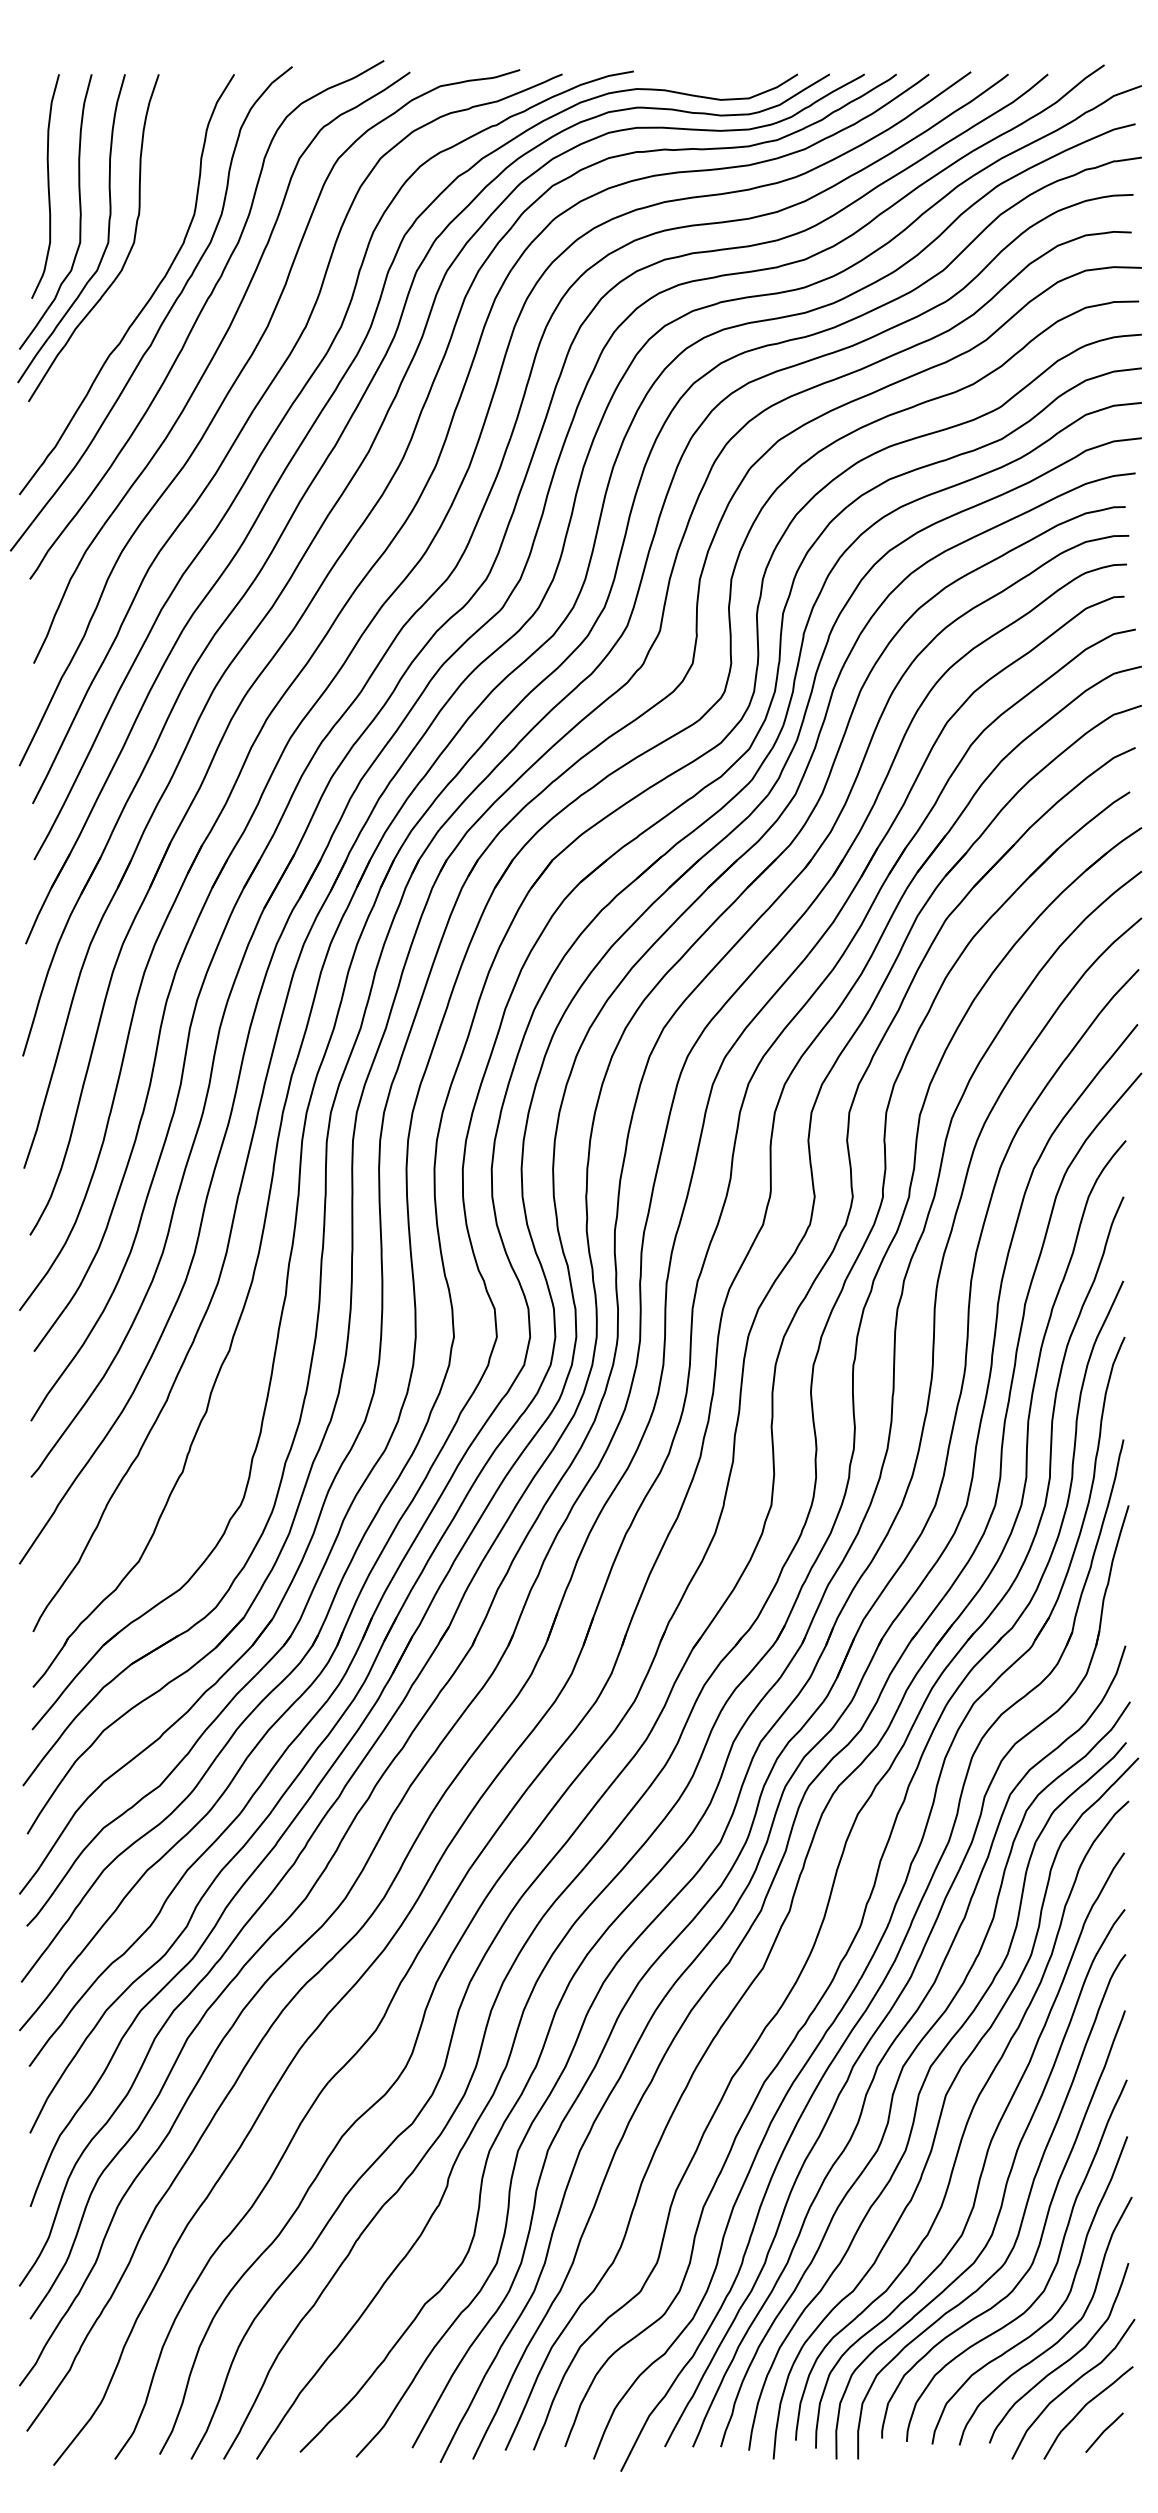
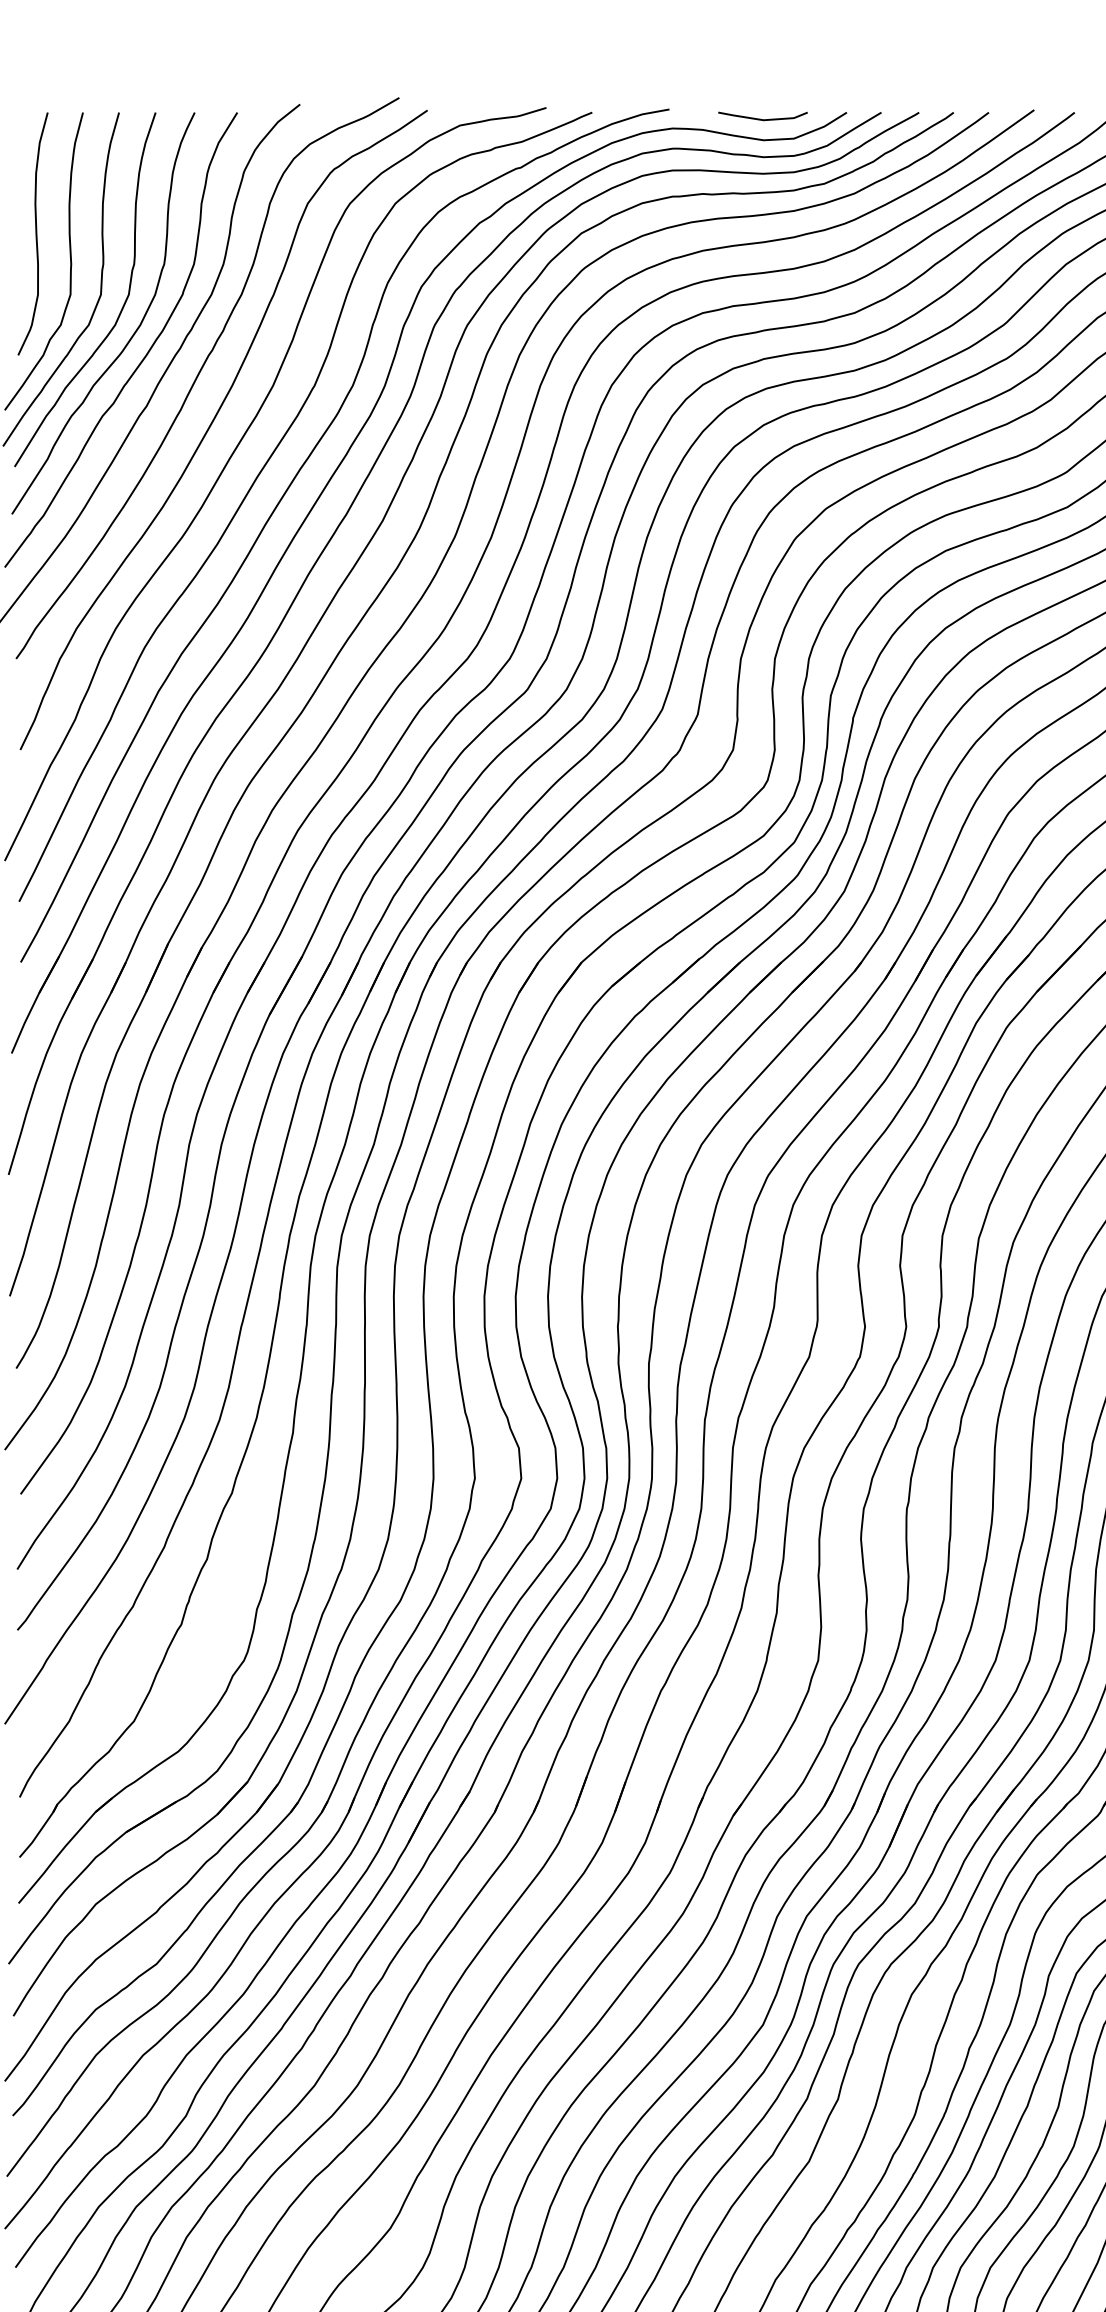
line: (720, 80) -> (763, 119), added
curve: (137, 279) -> (132, 334), added

